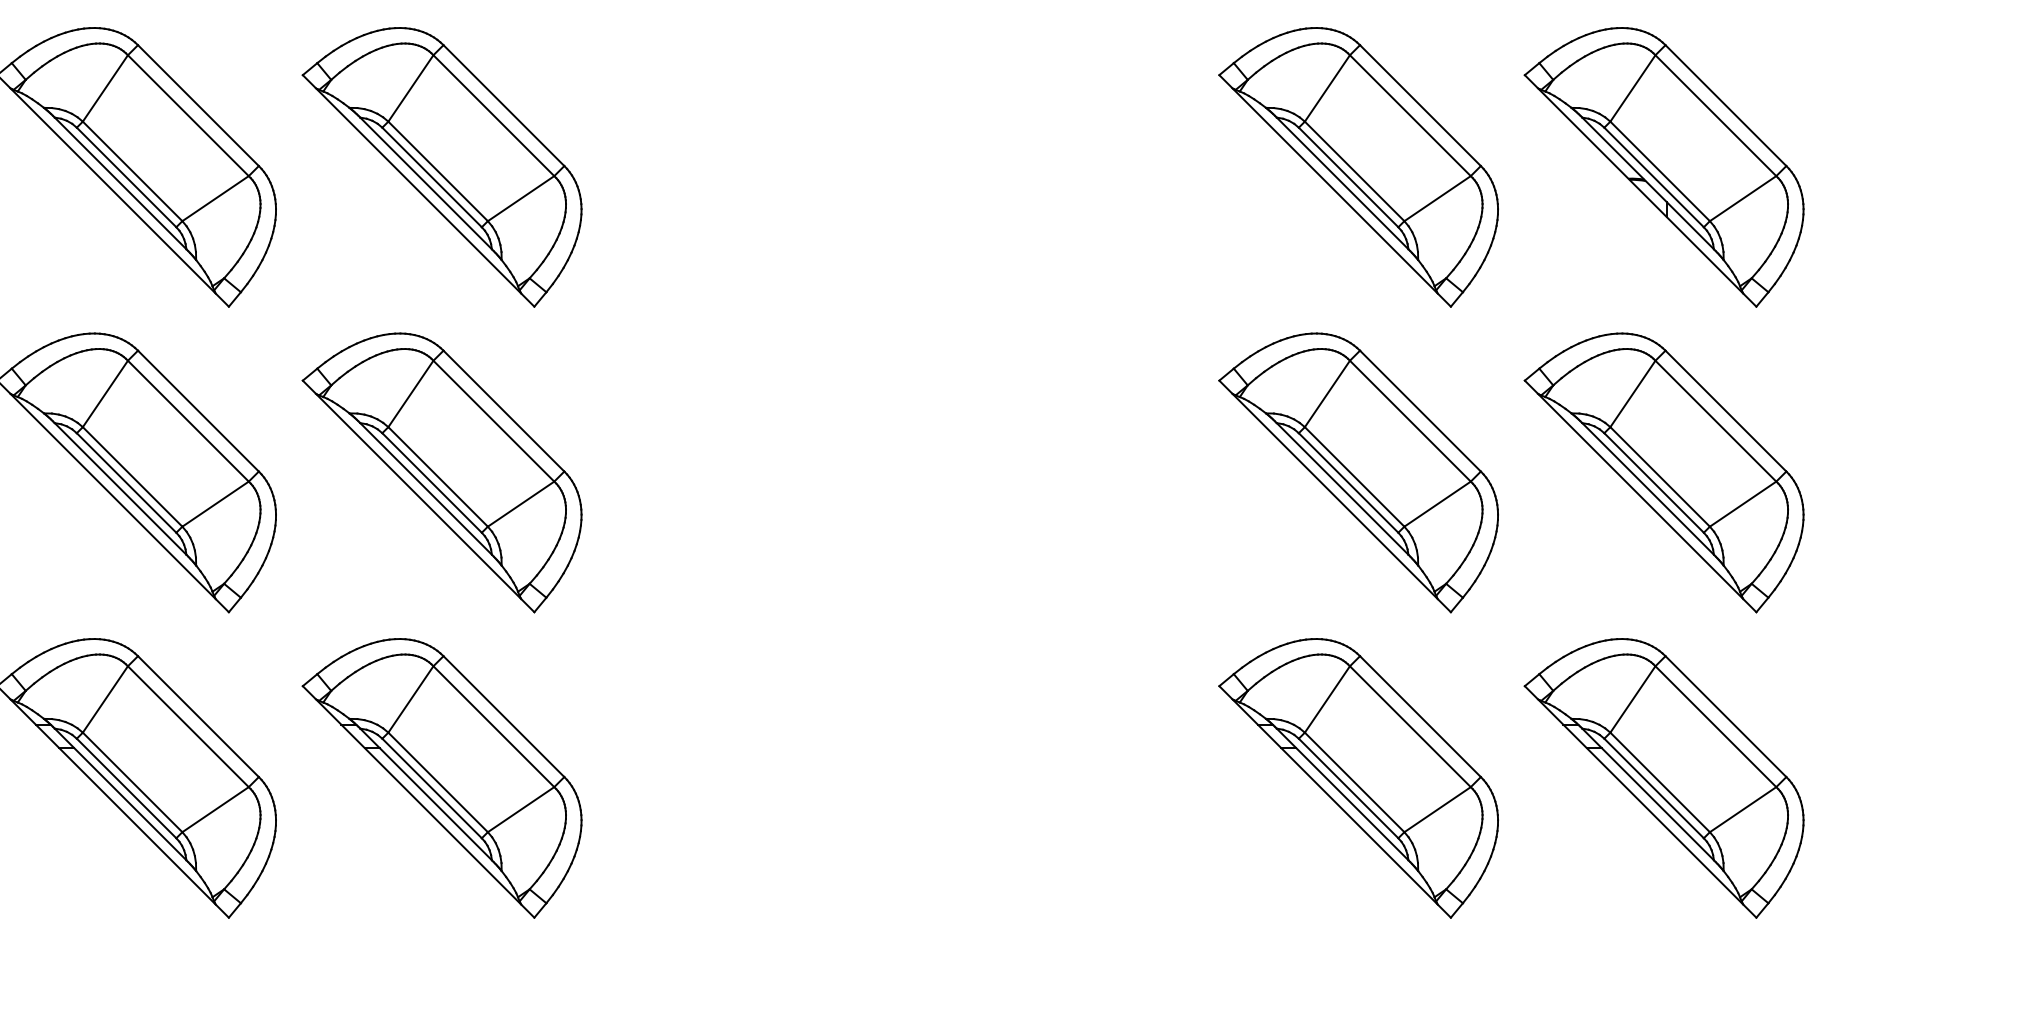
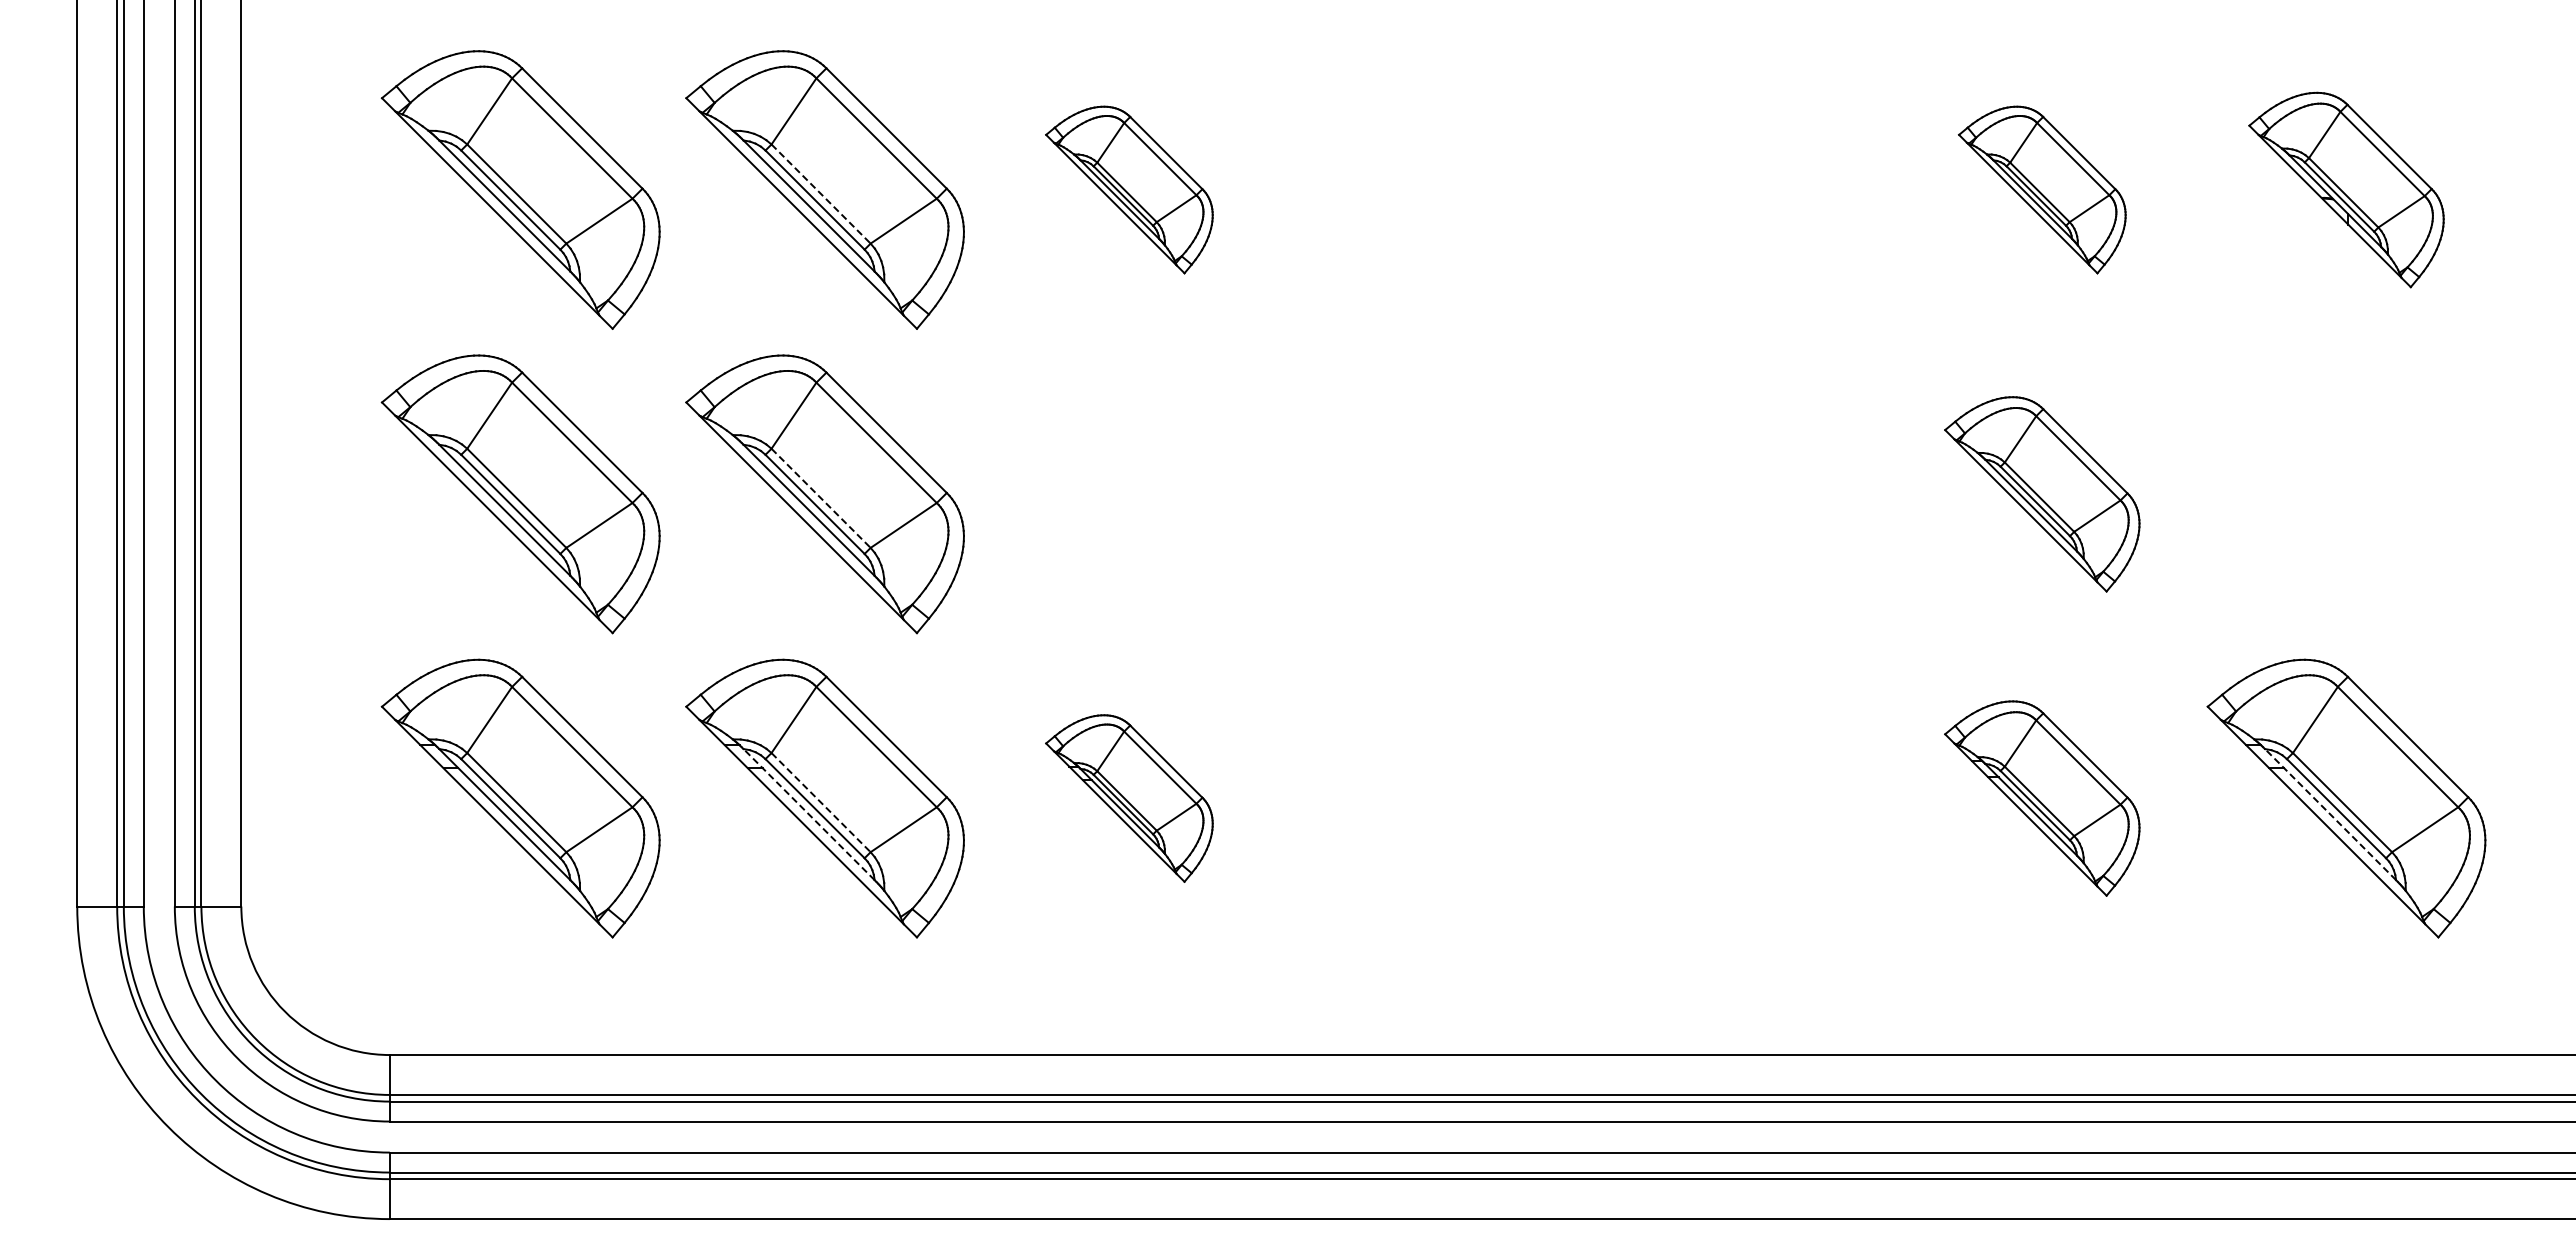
part: (442, 166) -> (1129, 189), size x0.6
part: (1358, 166) -> (2042, 189), size x0.6
part: (1664, 166) -> (2346, 189), size x0.7
line: (133, 171) -> (821, 194), solid -> dashed
part: (442, 473) -> (1129, 494), removed
part: (1358, 473) -> (2042, 494), size x0.7
part: (1664, 473) -> (2346, 494), removed
line: (133, 477) -> (821, 498), solid -> dashed
part: (442, 778) -> (1129, 798), size x0.6
part: (1358, 778) -> (2042, 798), size x0.7
line: (133, 782) -> (821, 802), solid -> dashed
line: (120, 794) -> (809, 814), solid -> dashed
line: (1648, 794) -> (2330, 814), solid -> dashed

